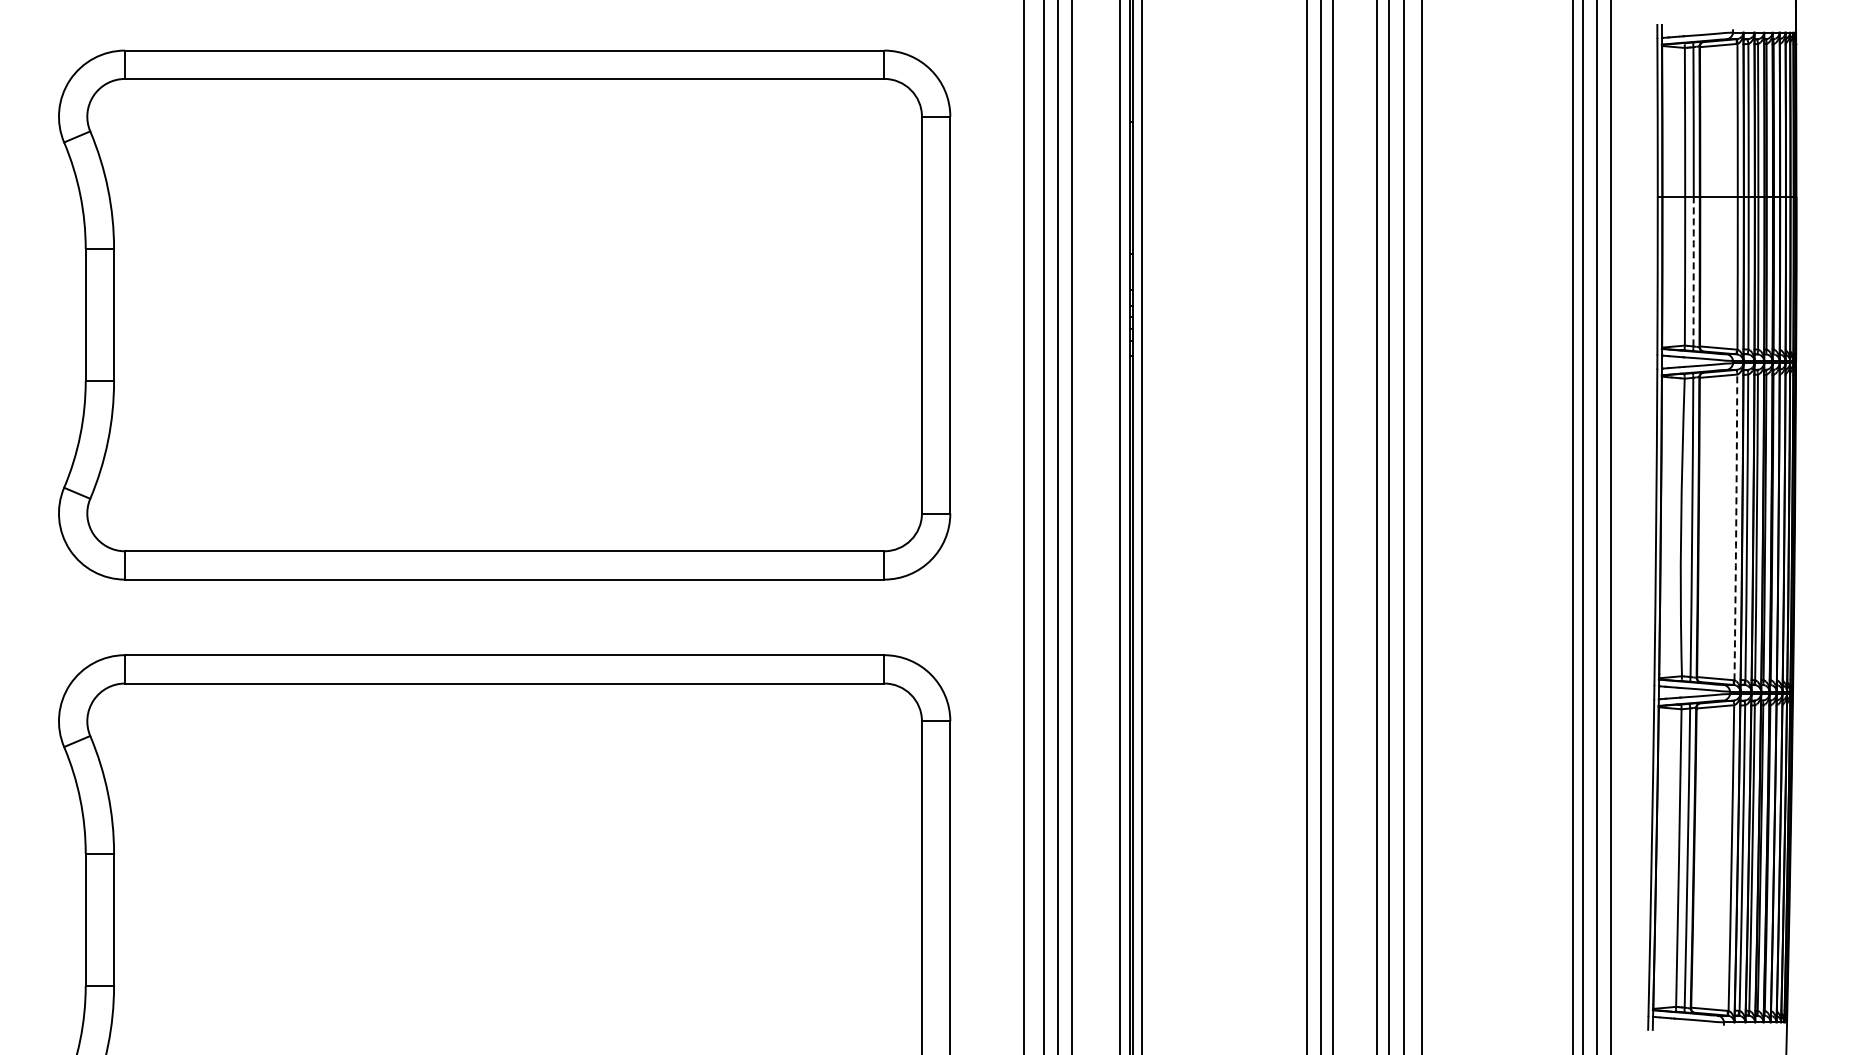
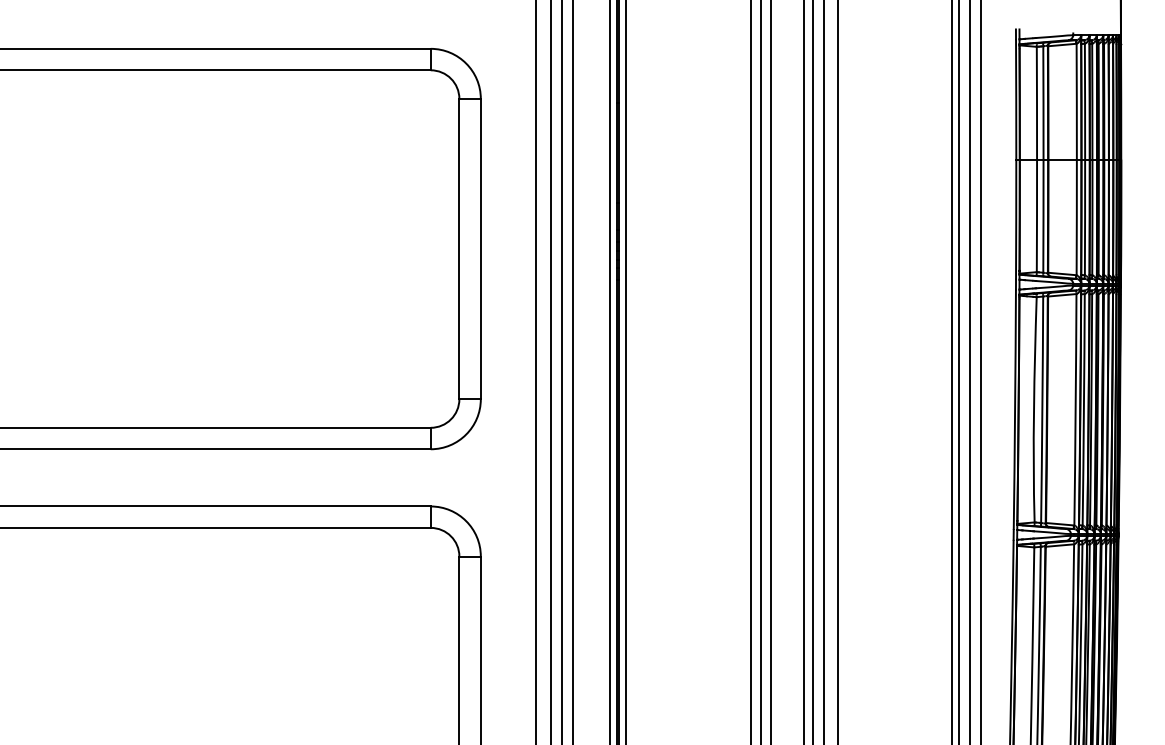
arc: (1693, 271) -> (1043, 216), dashed -> solid
arc: (1736, 527) -> (1075, 409), dashed -> solid

